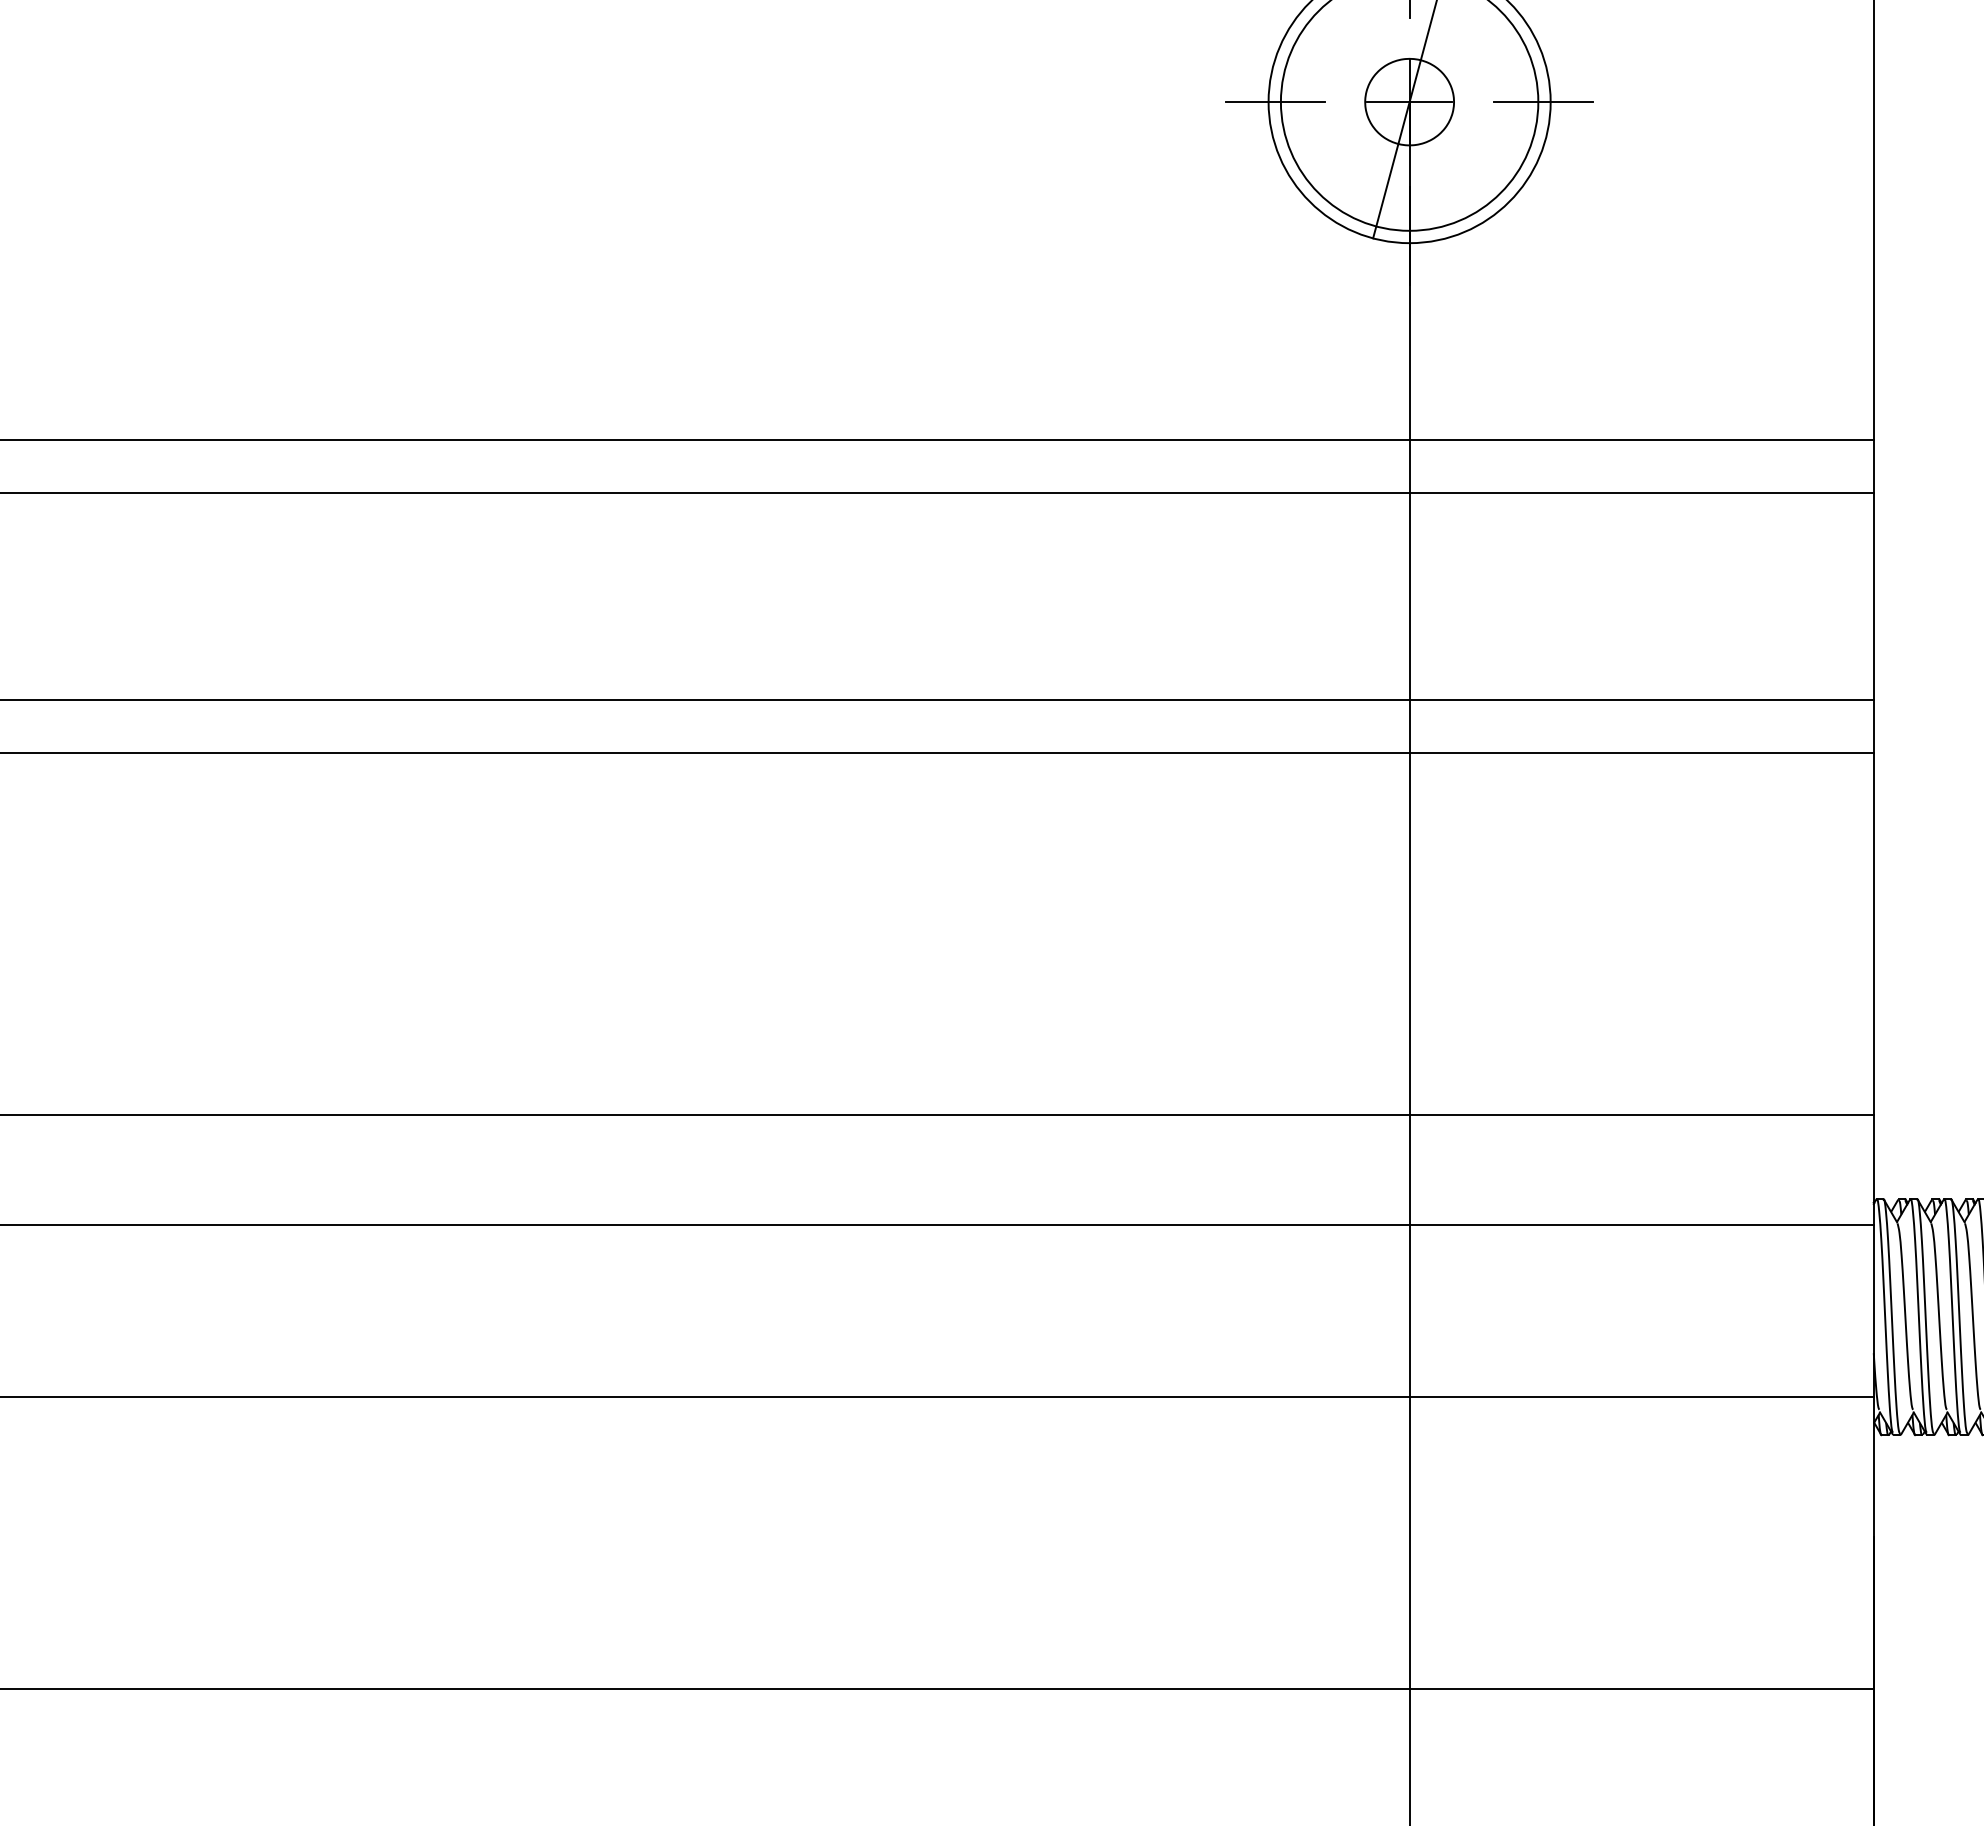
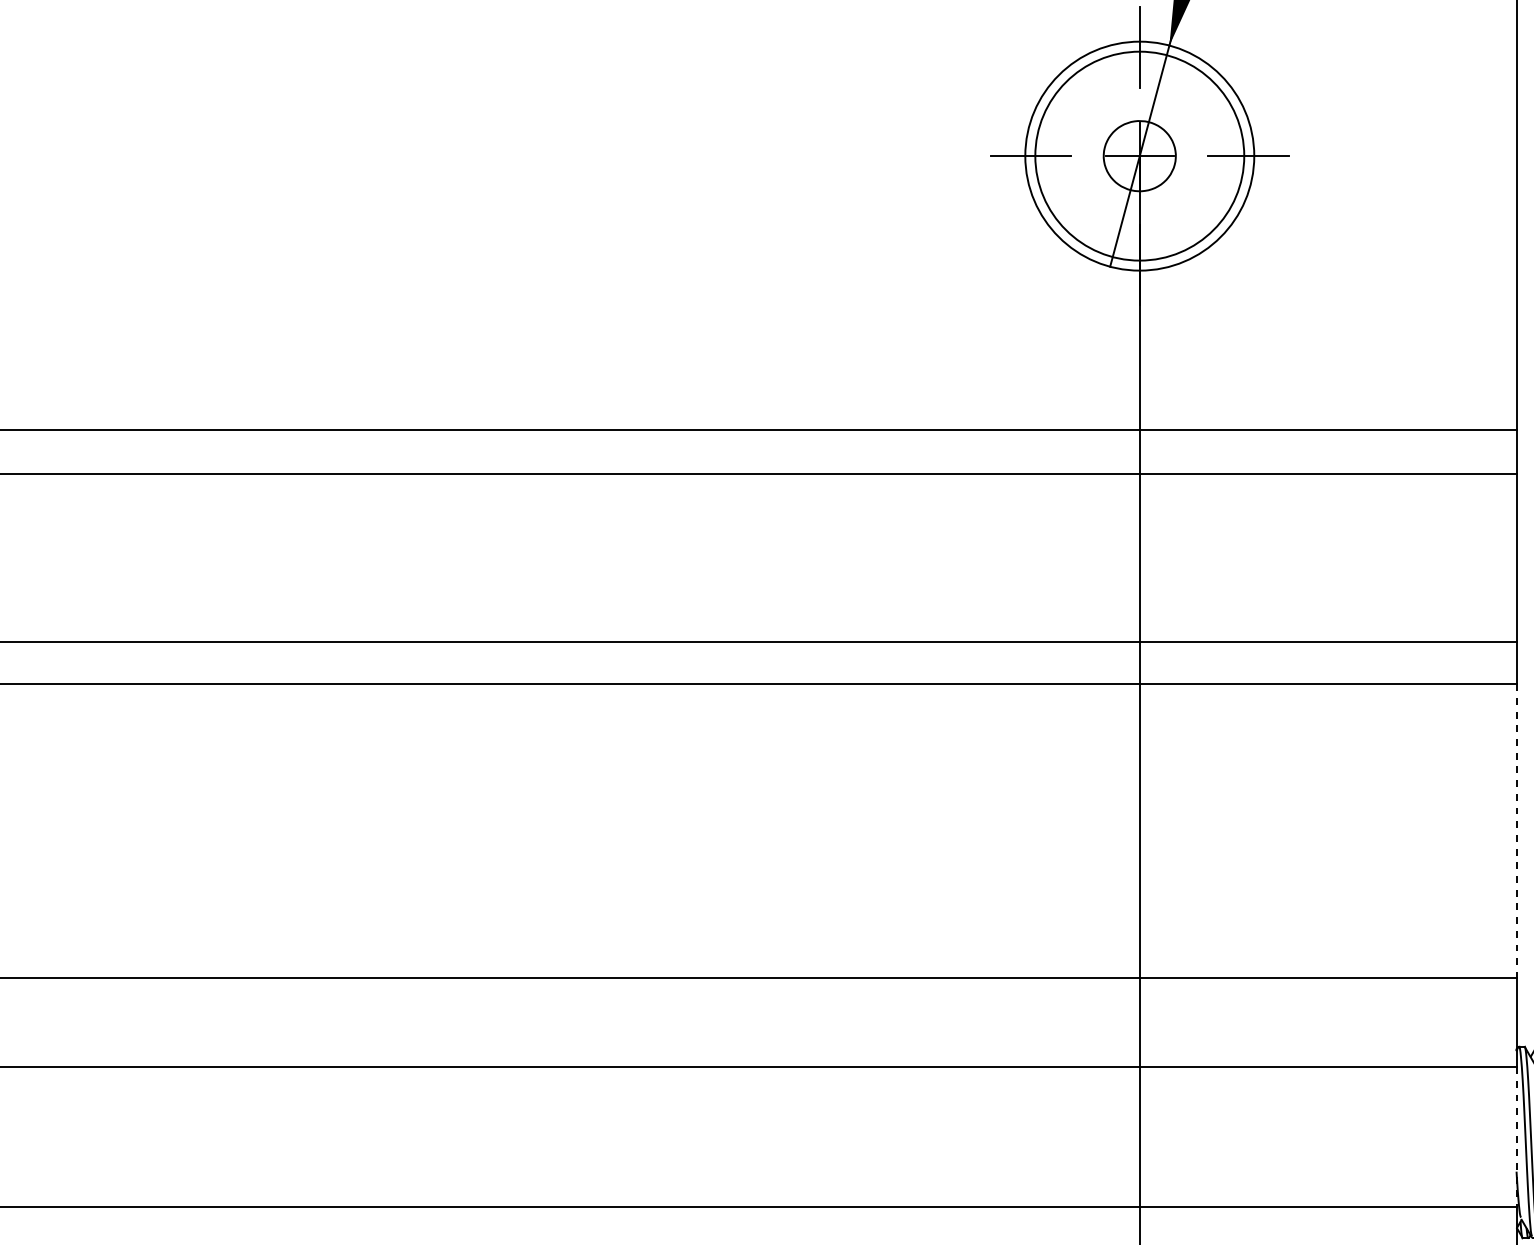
line: (1873, 934) -> (1516, 831), solid -> dashed
line: (1873, 1311) -> (1516, 1137), solid -> dashed

